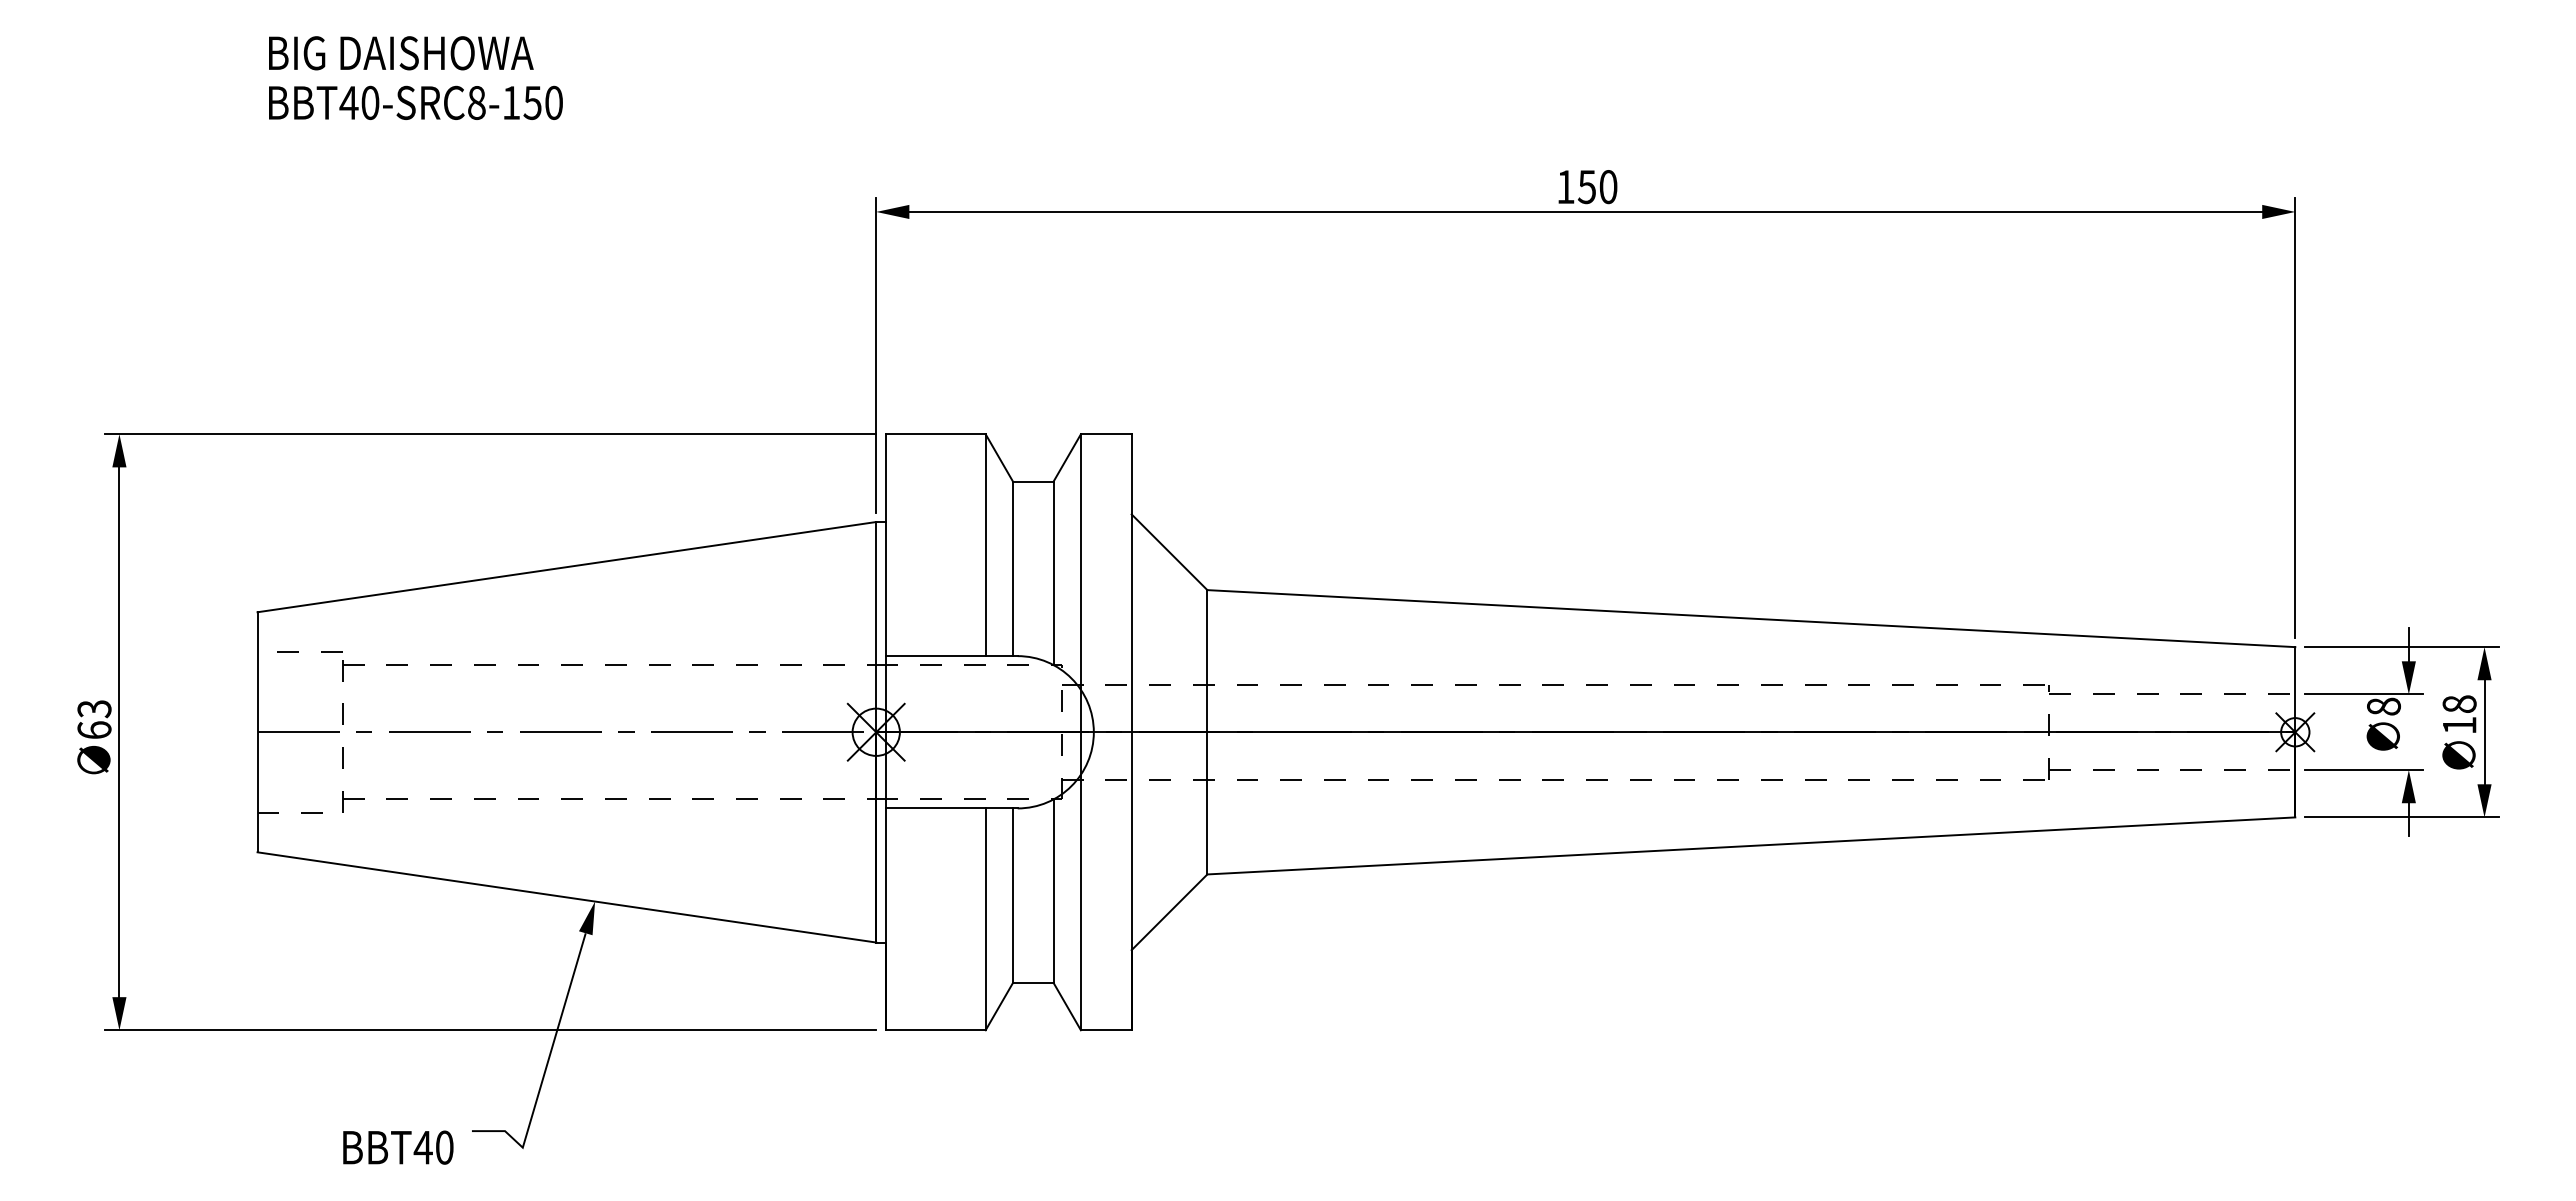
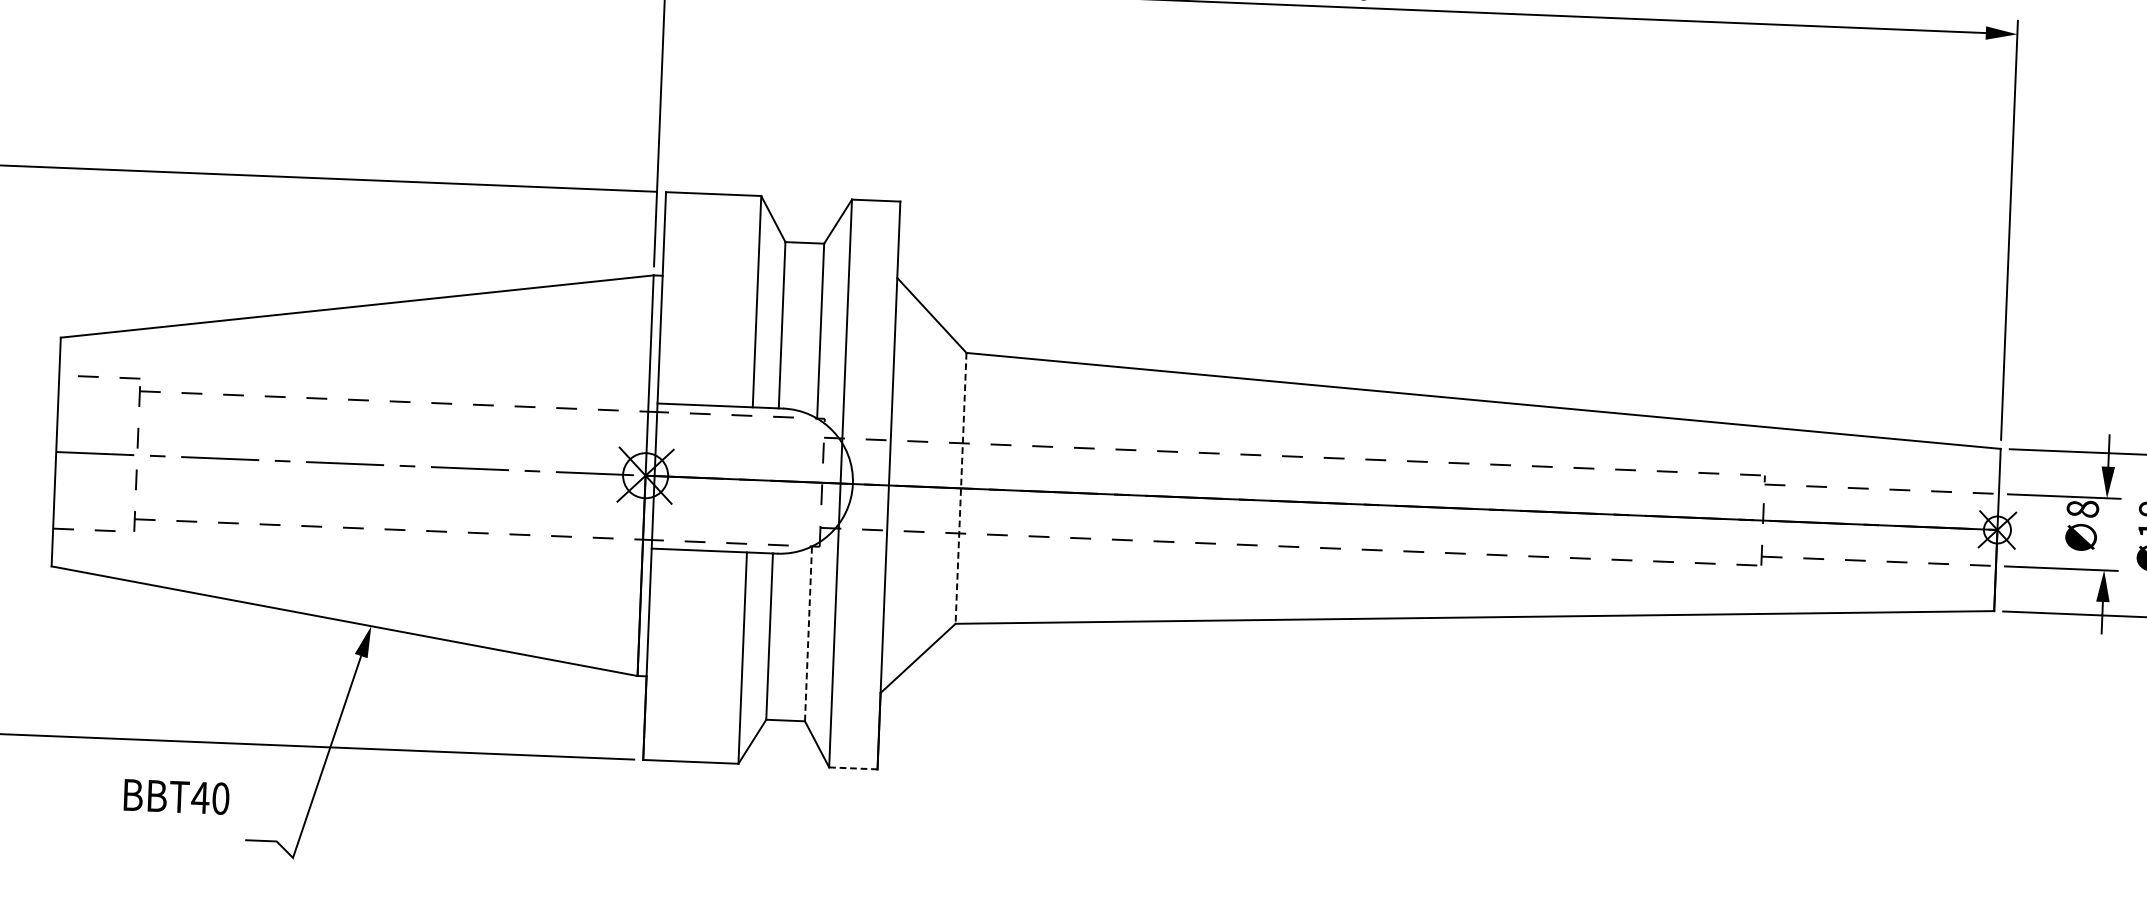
line: (1207, 732) -> (961, 488), solid -> dashed
line: (1053, 891) -> (808, 634), solid -> dashed
line: (1106, 1030) -> (853, 768), solid -> dashed
text: (398, 1147) -> (176, 796), moved

